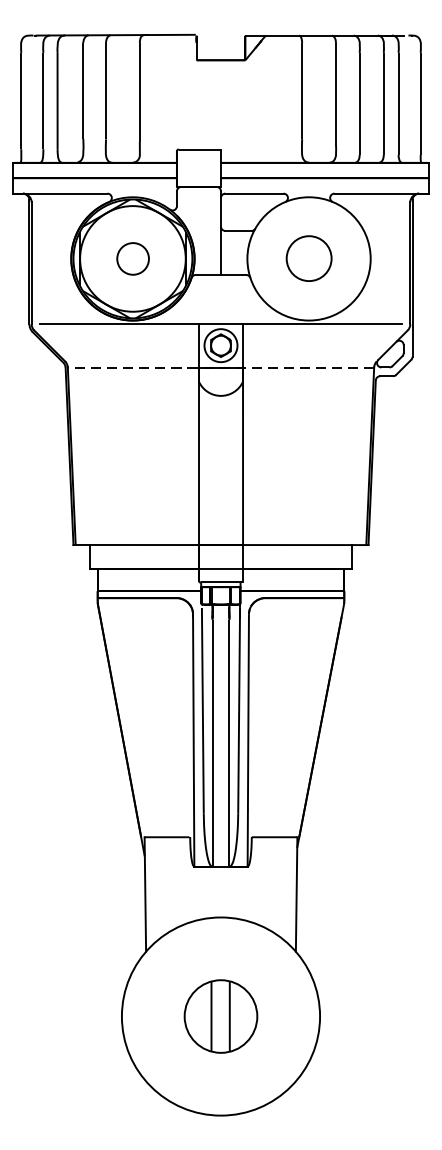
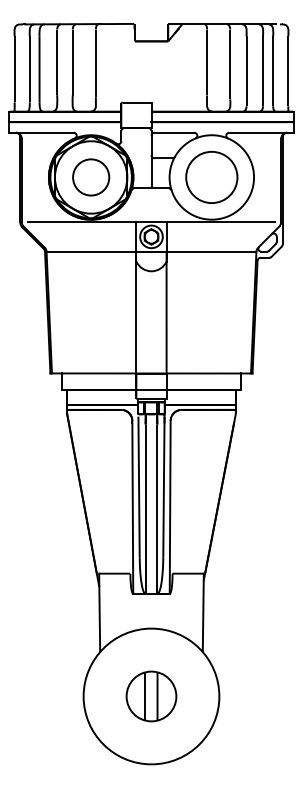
circle: (308, 257) -> (211, 176), size x1.67
circle: (133, 258) -> (91, 177), size x1.67
line: (221, 366) -> (151, 251), dashed -> solid

